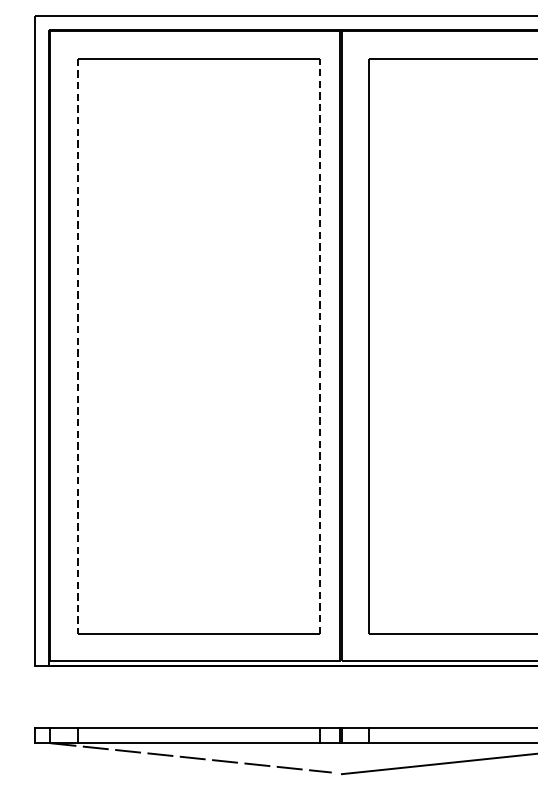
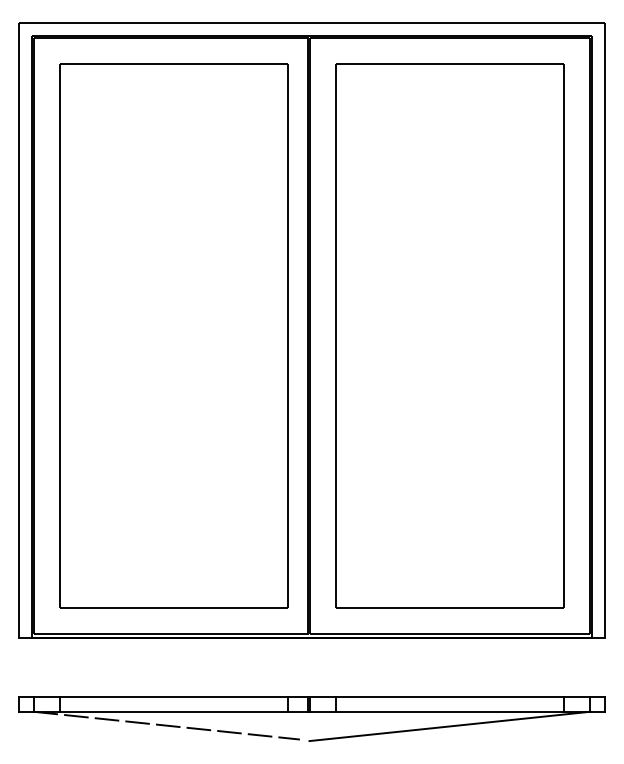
line: (319, 345) -> (288, 335), dashed -> solid
line: (77, 346) -> (59, 336), dashed -> solid

